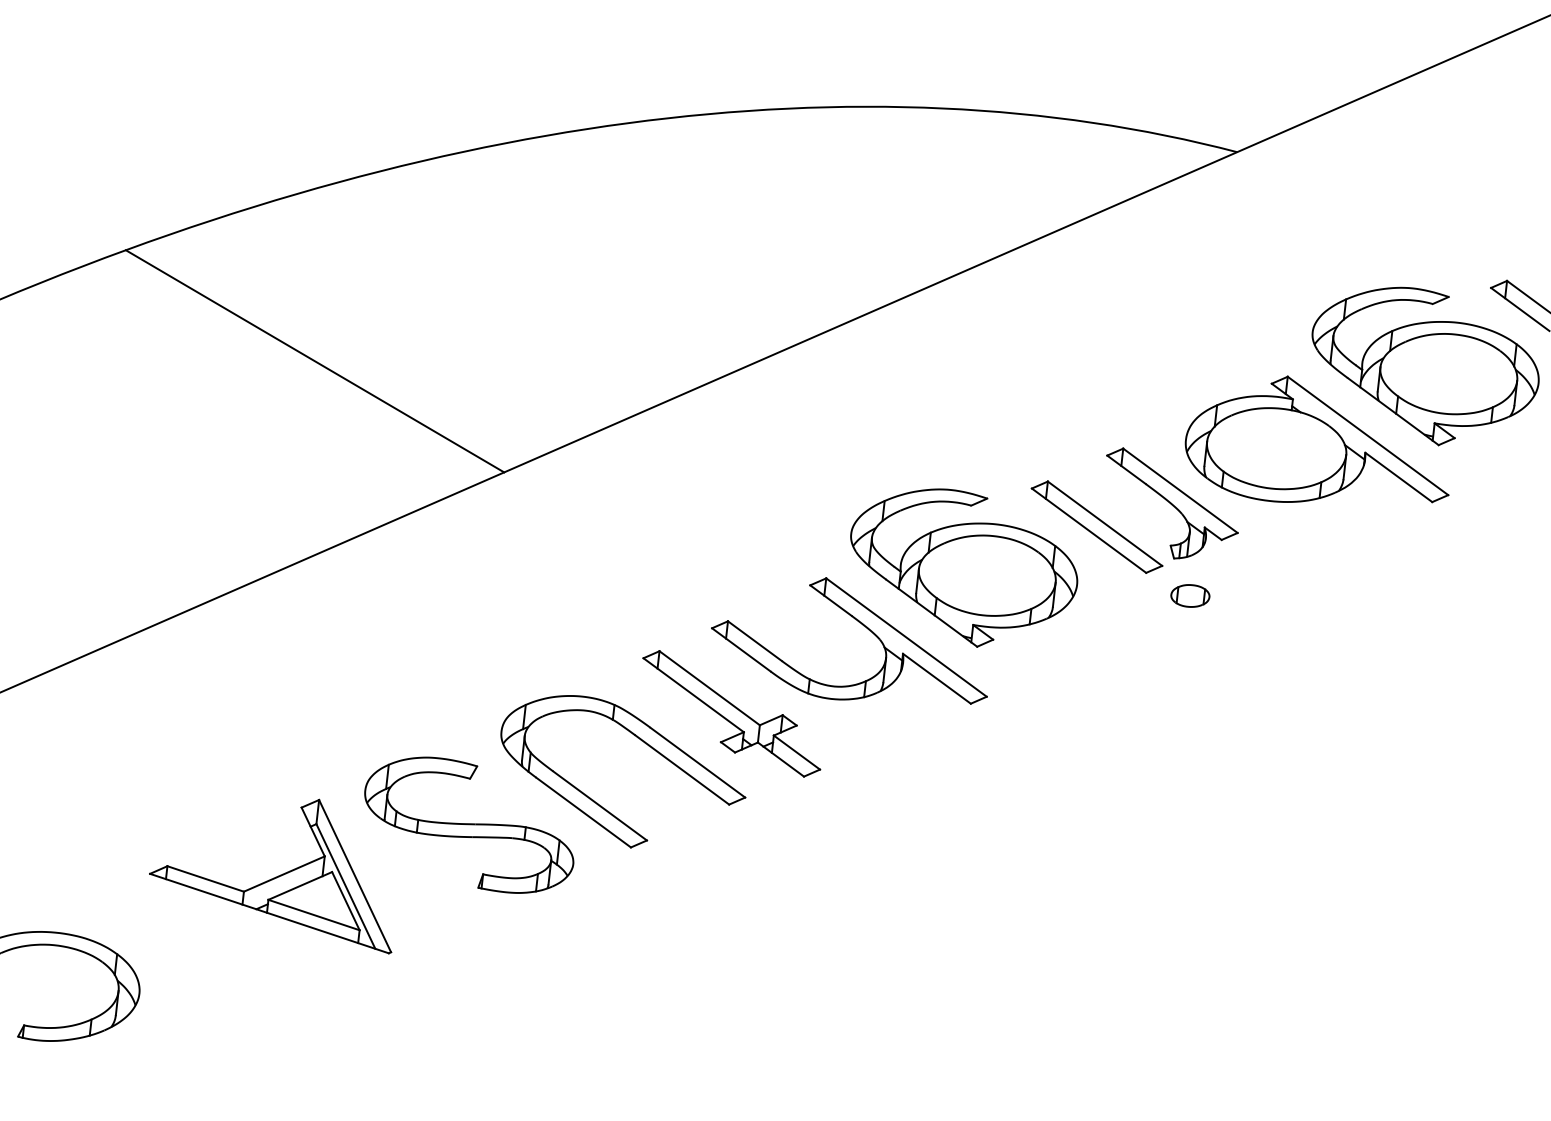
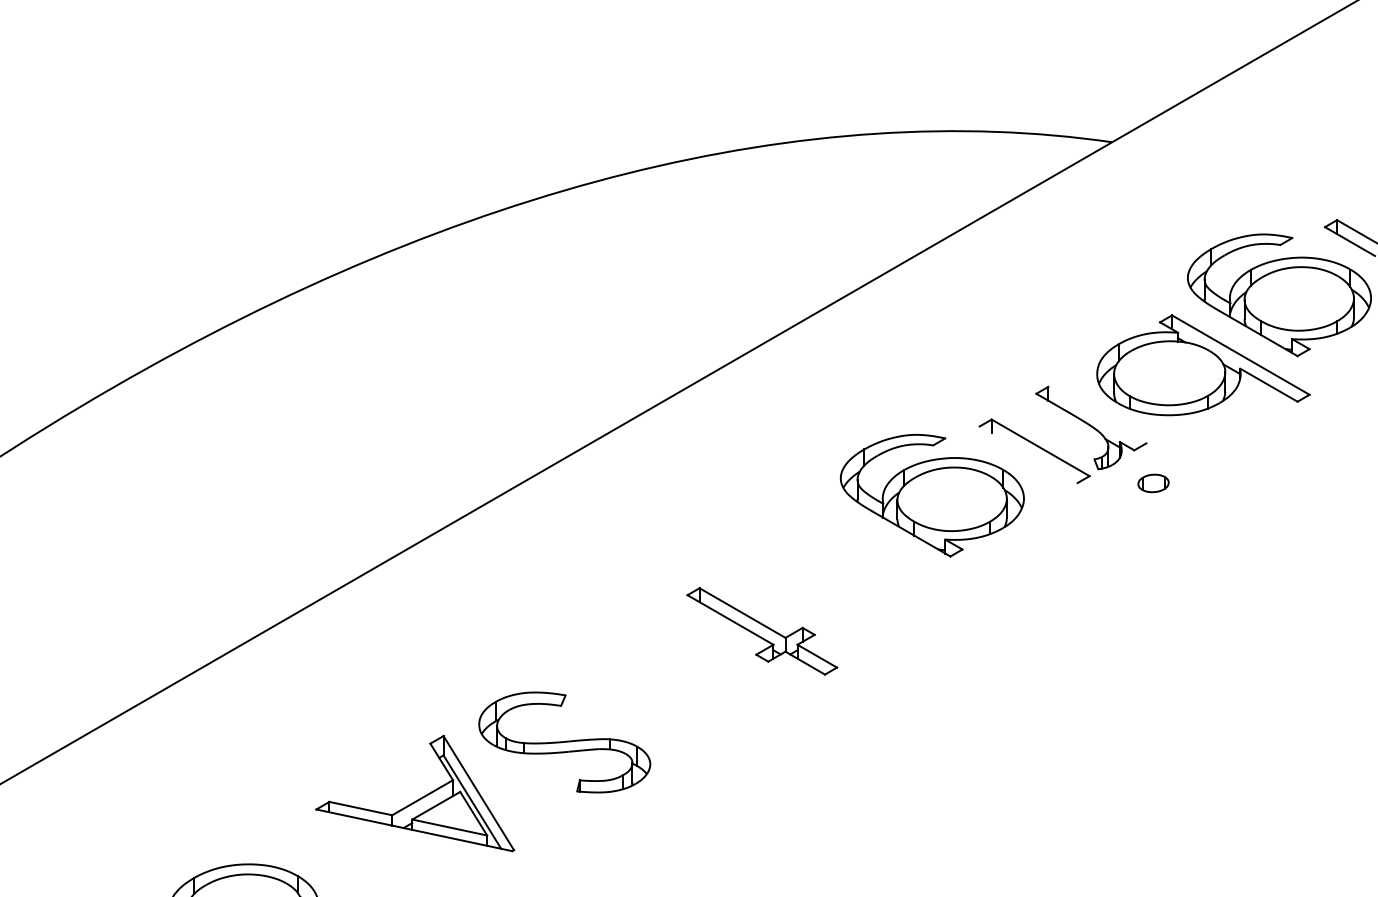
line: (313, 361) -> (400, 389), removed
line: (1180, 490) -> (1097, 414), removed
line: (1088, 530) -> (1028, 454), removed
part: (1190, 596) -> (1153, 483), moved
part: (860, 624) -> (856, 549), removed
part: (600, 804) -> (666, 714), removed

